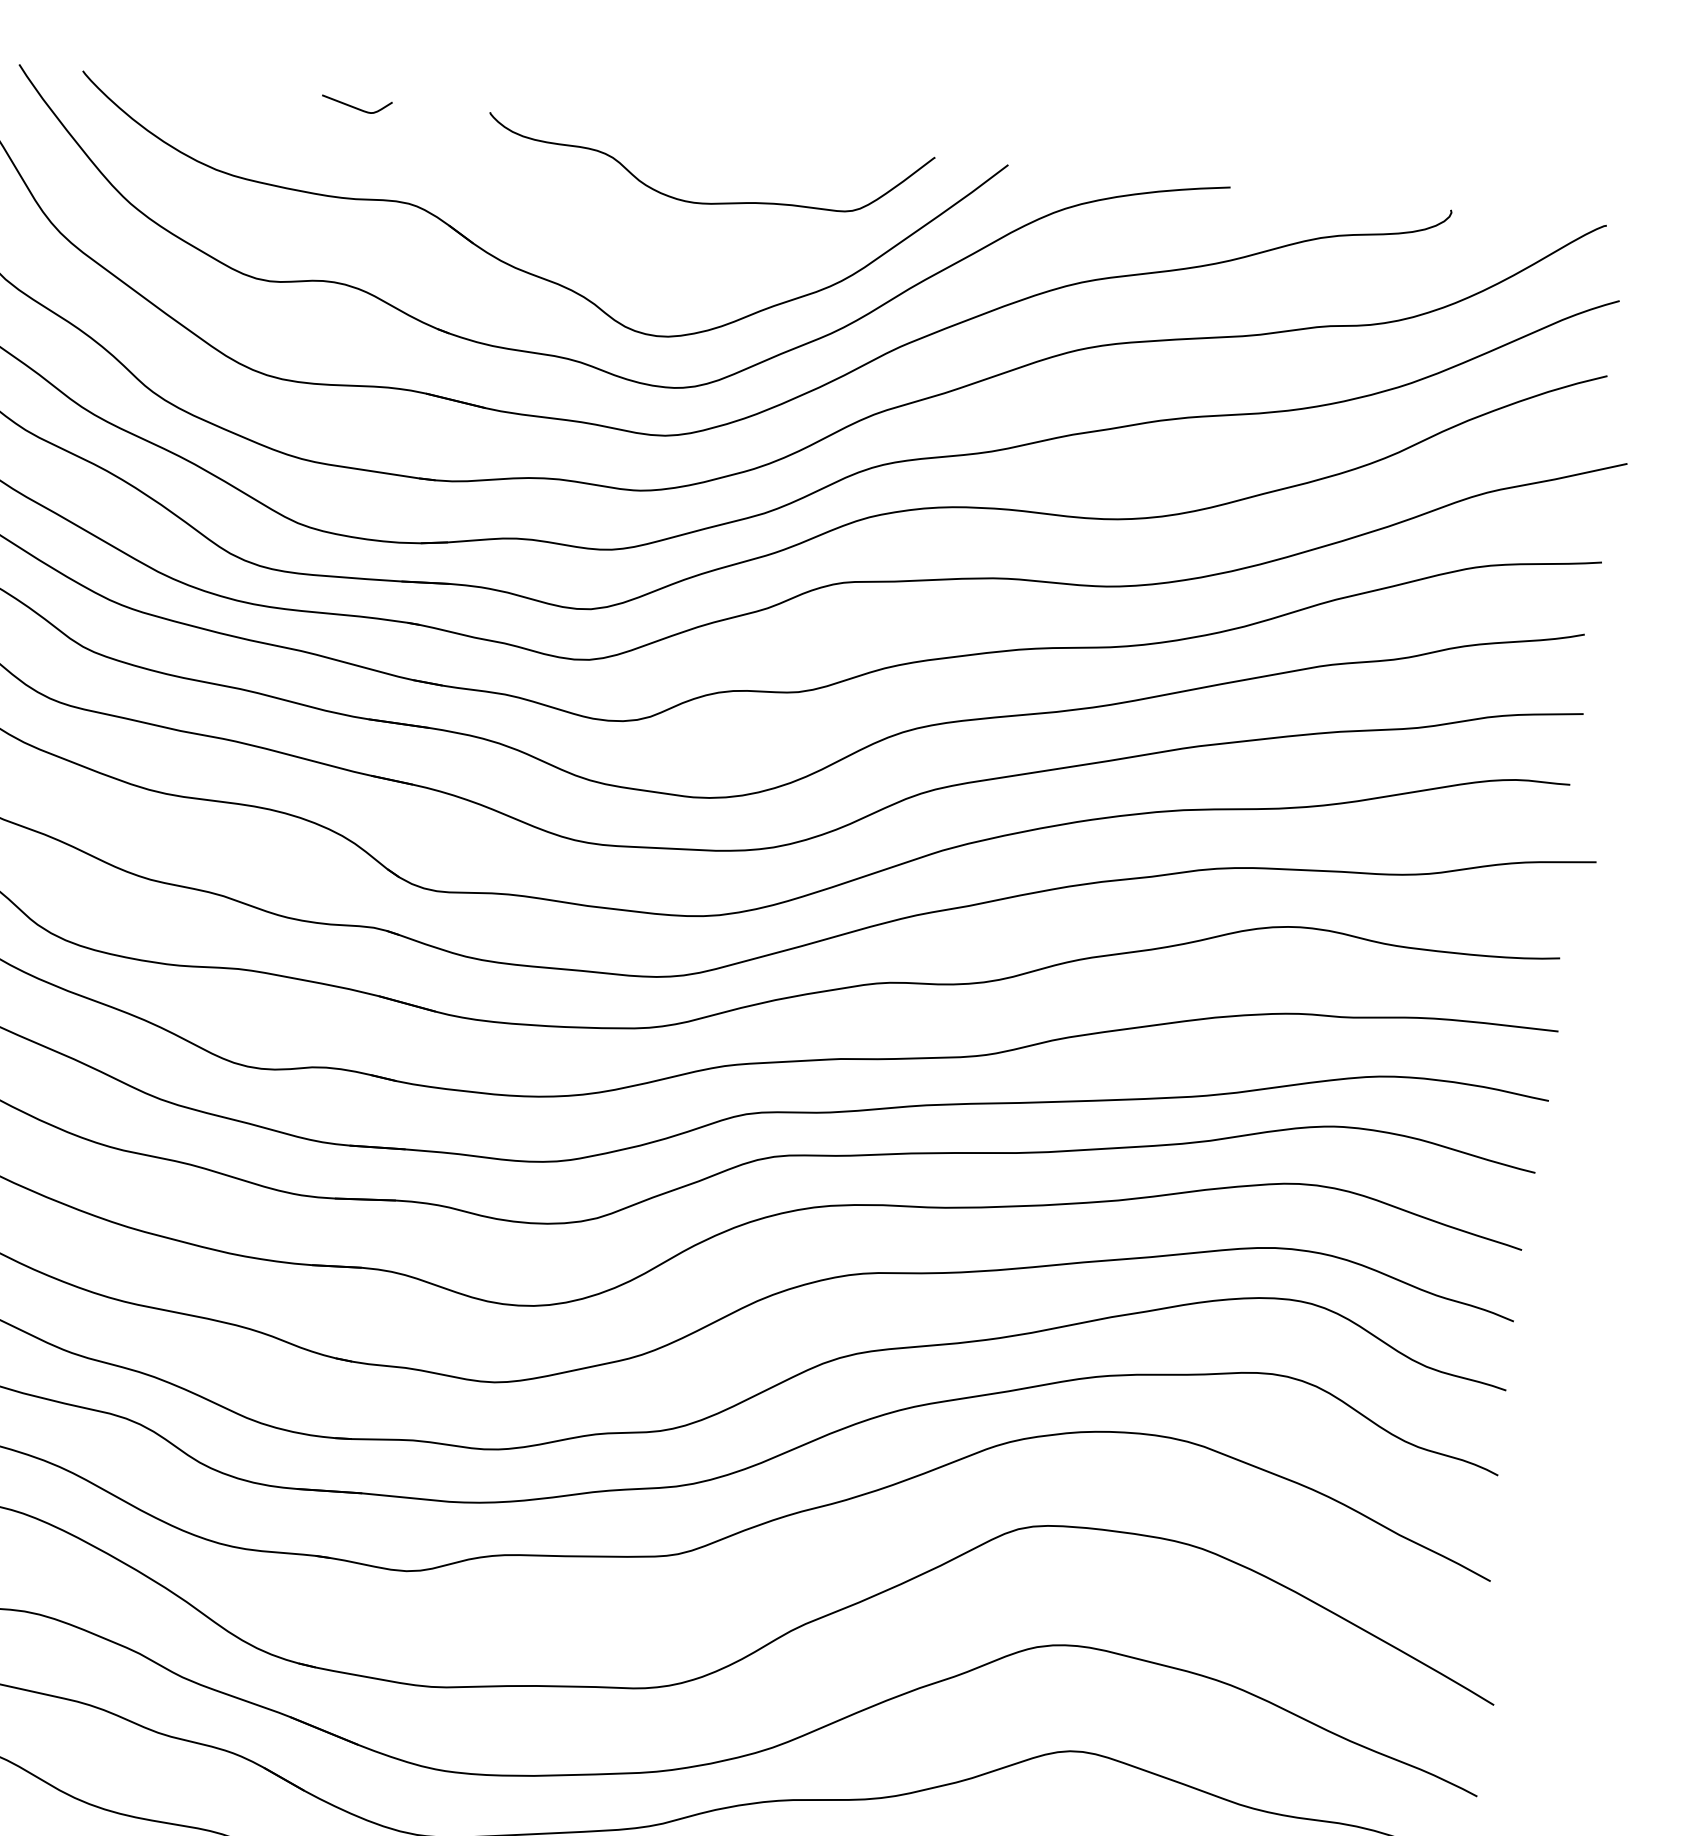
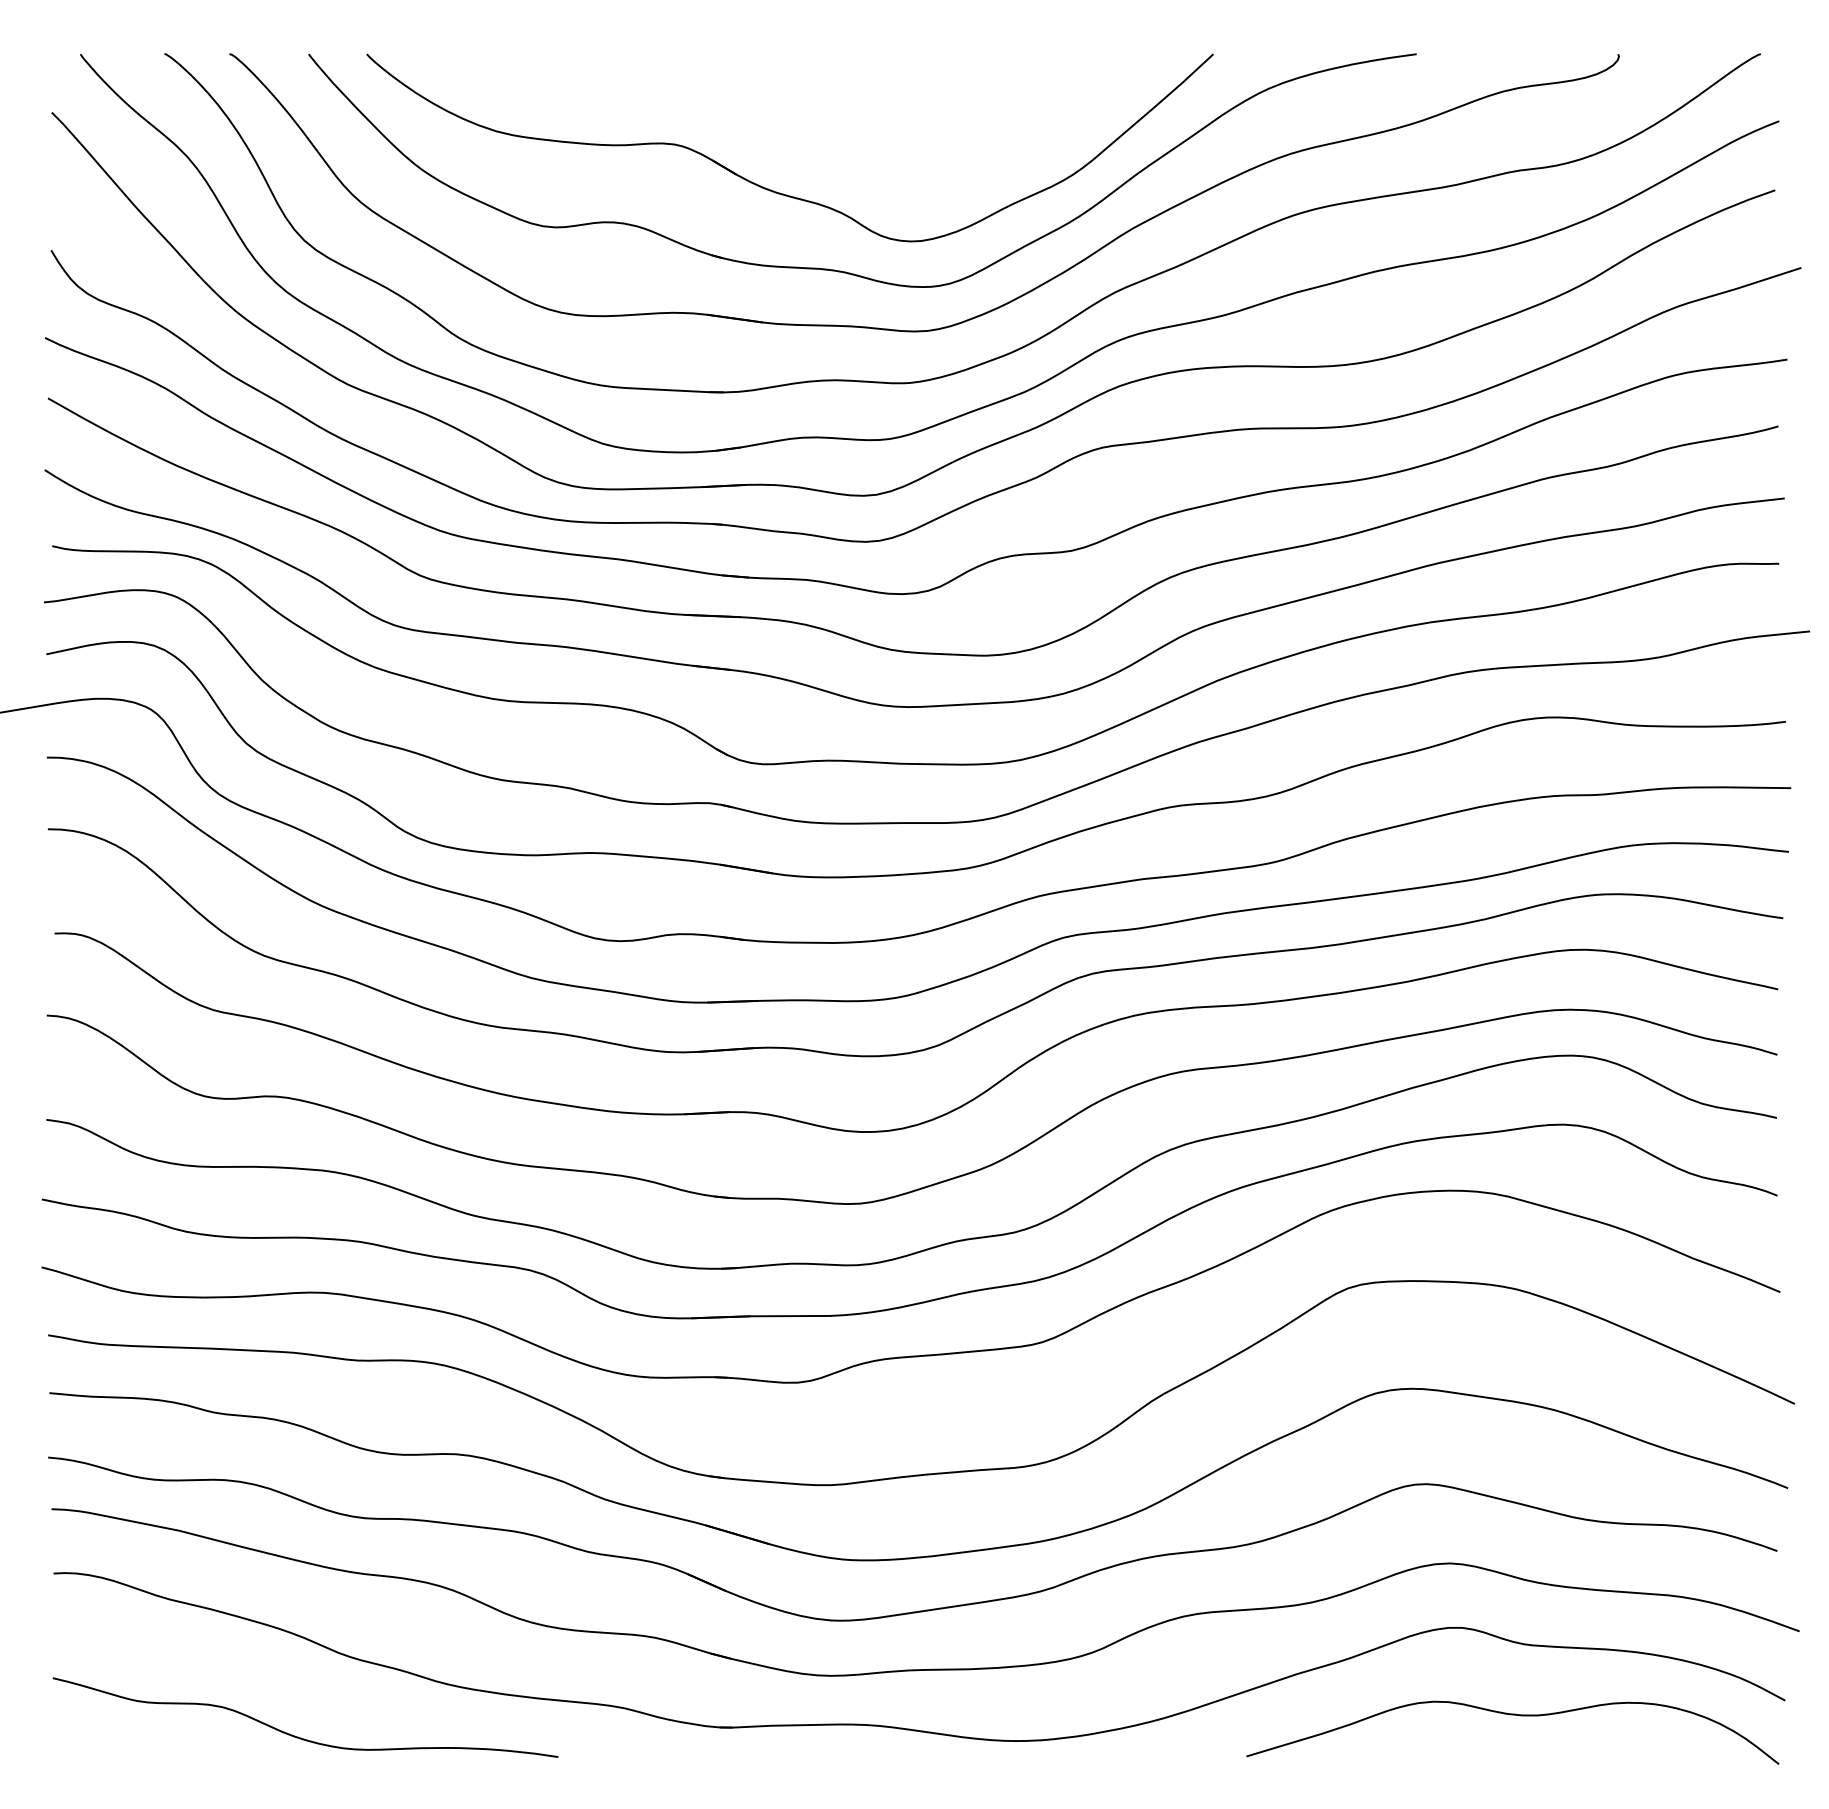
curve: (356, 106) -> (617, 61), removed
curve: (710, 202) -> (947, 115), removed

